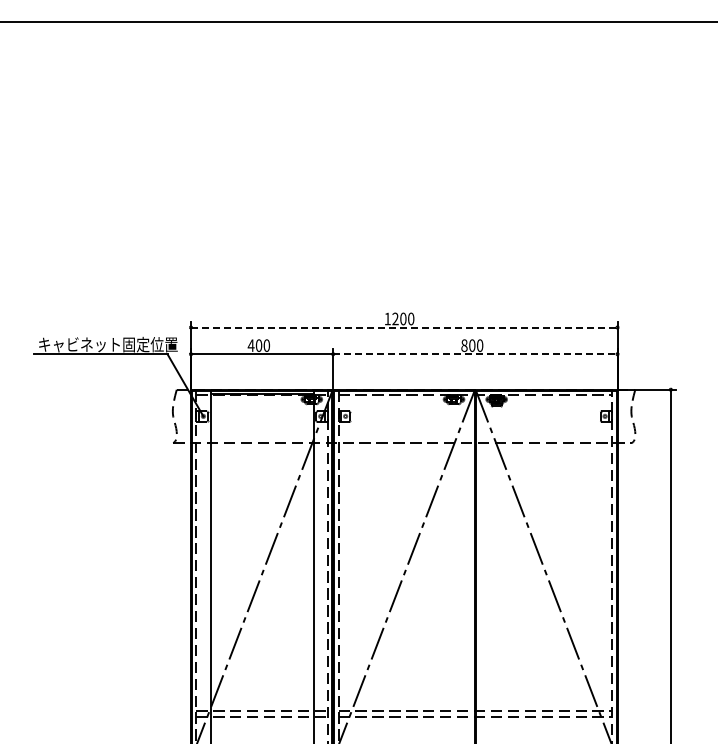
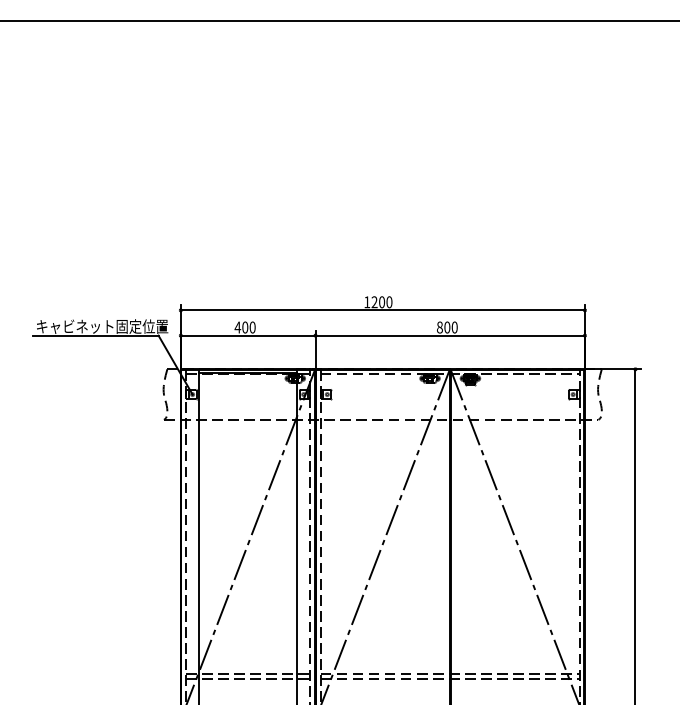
line: (404, 327) -> (383, 310), dashed -> solid
line: (475, 354) -> (450, 335), dashed -> solid

